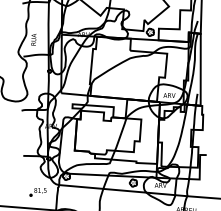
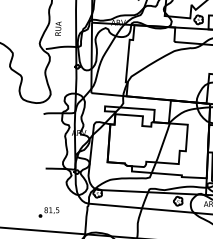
part: (37, 192) -> (48, 212), moved

